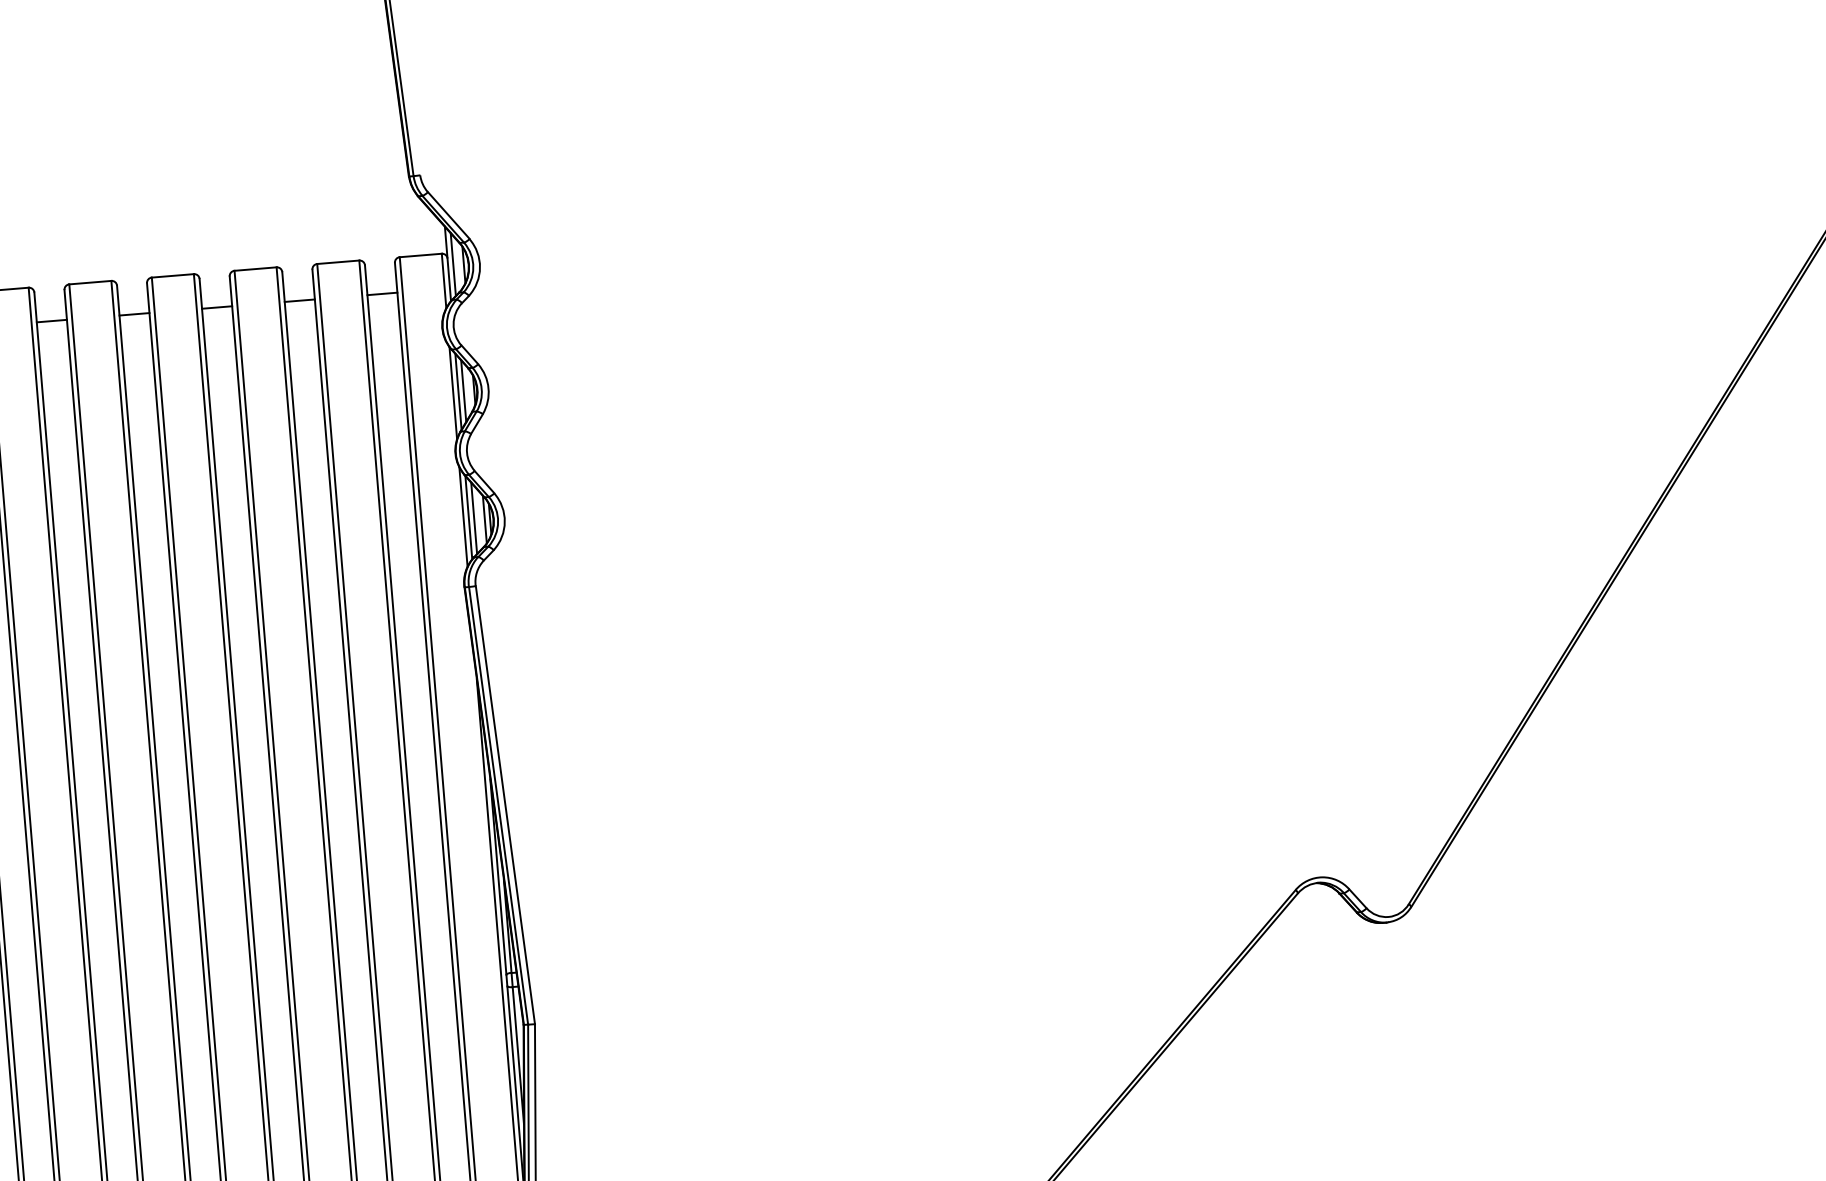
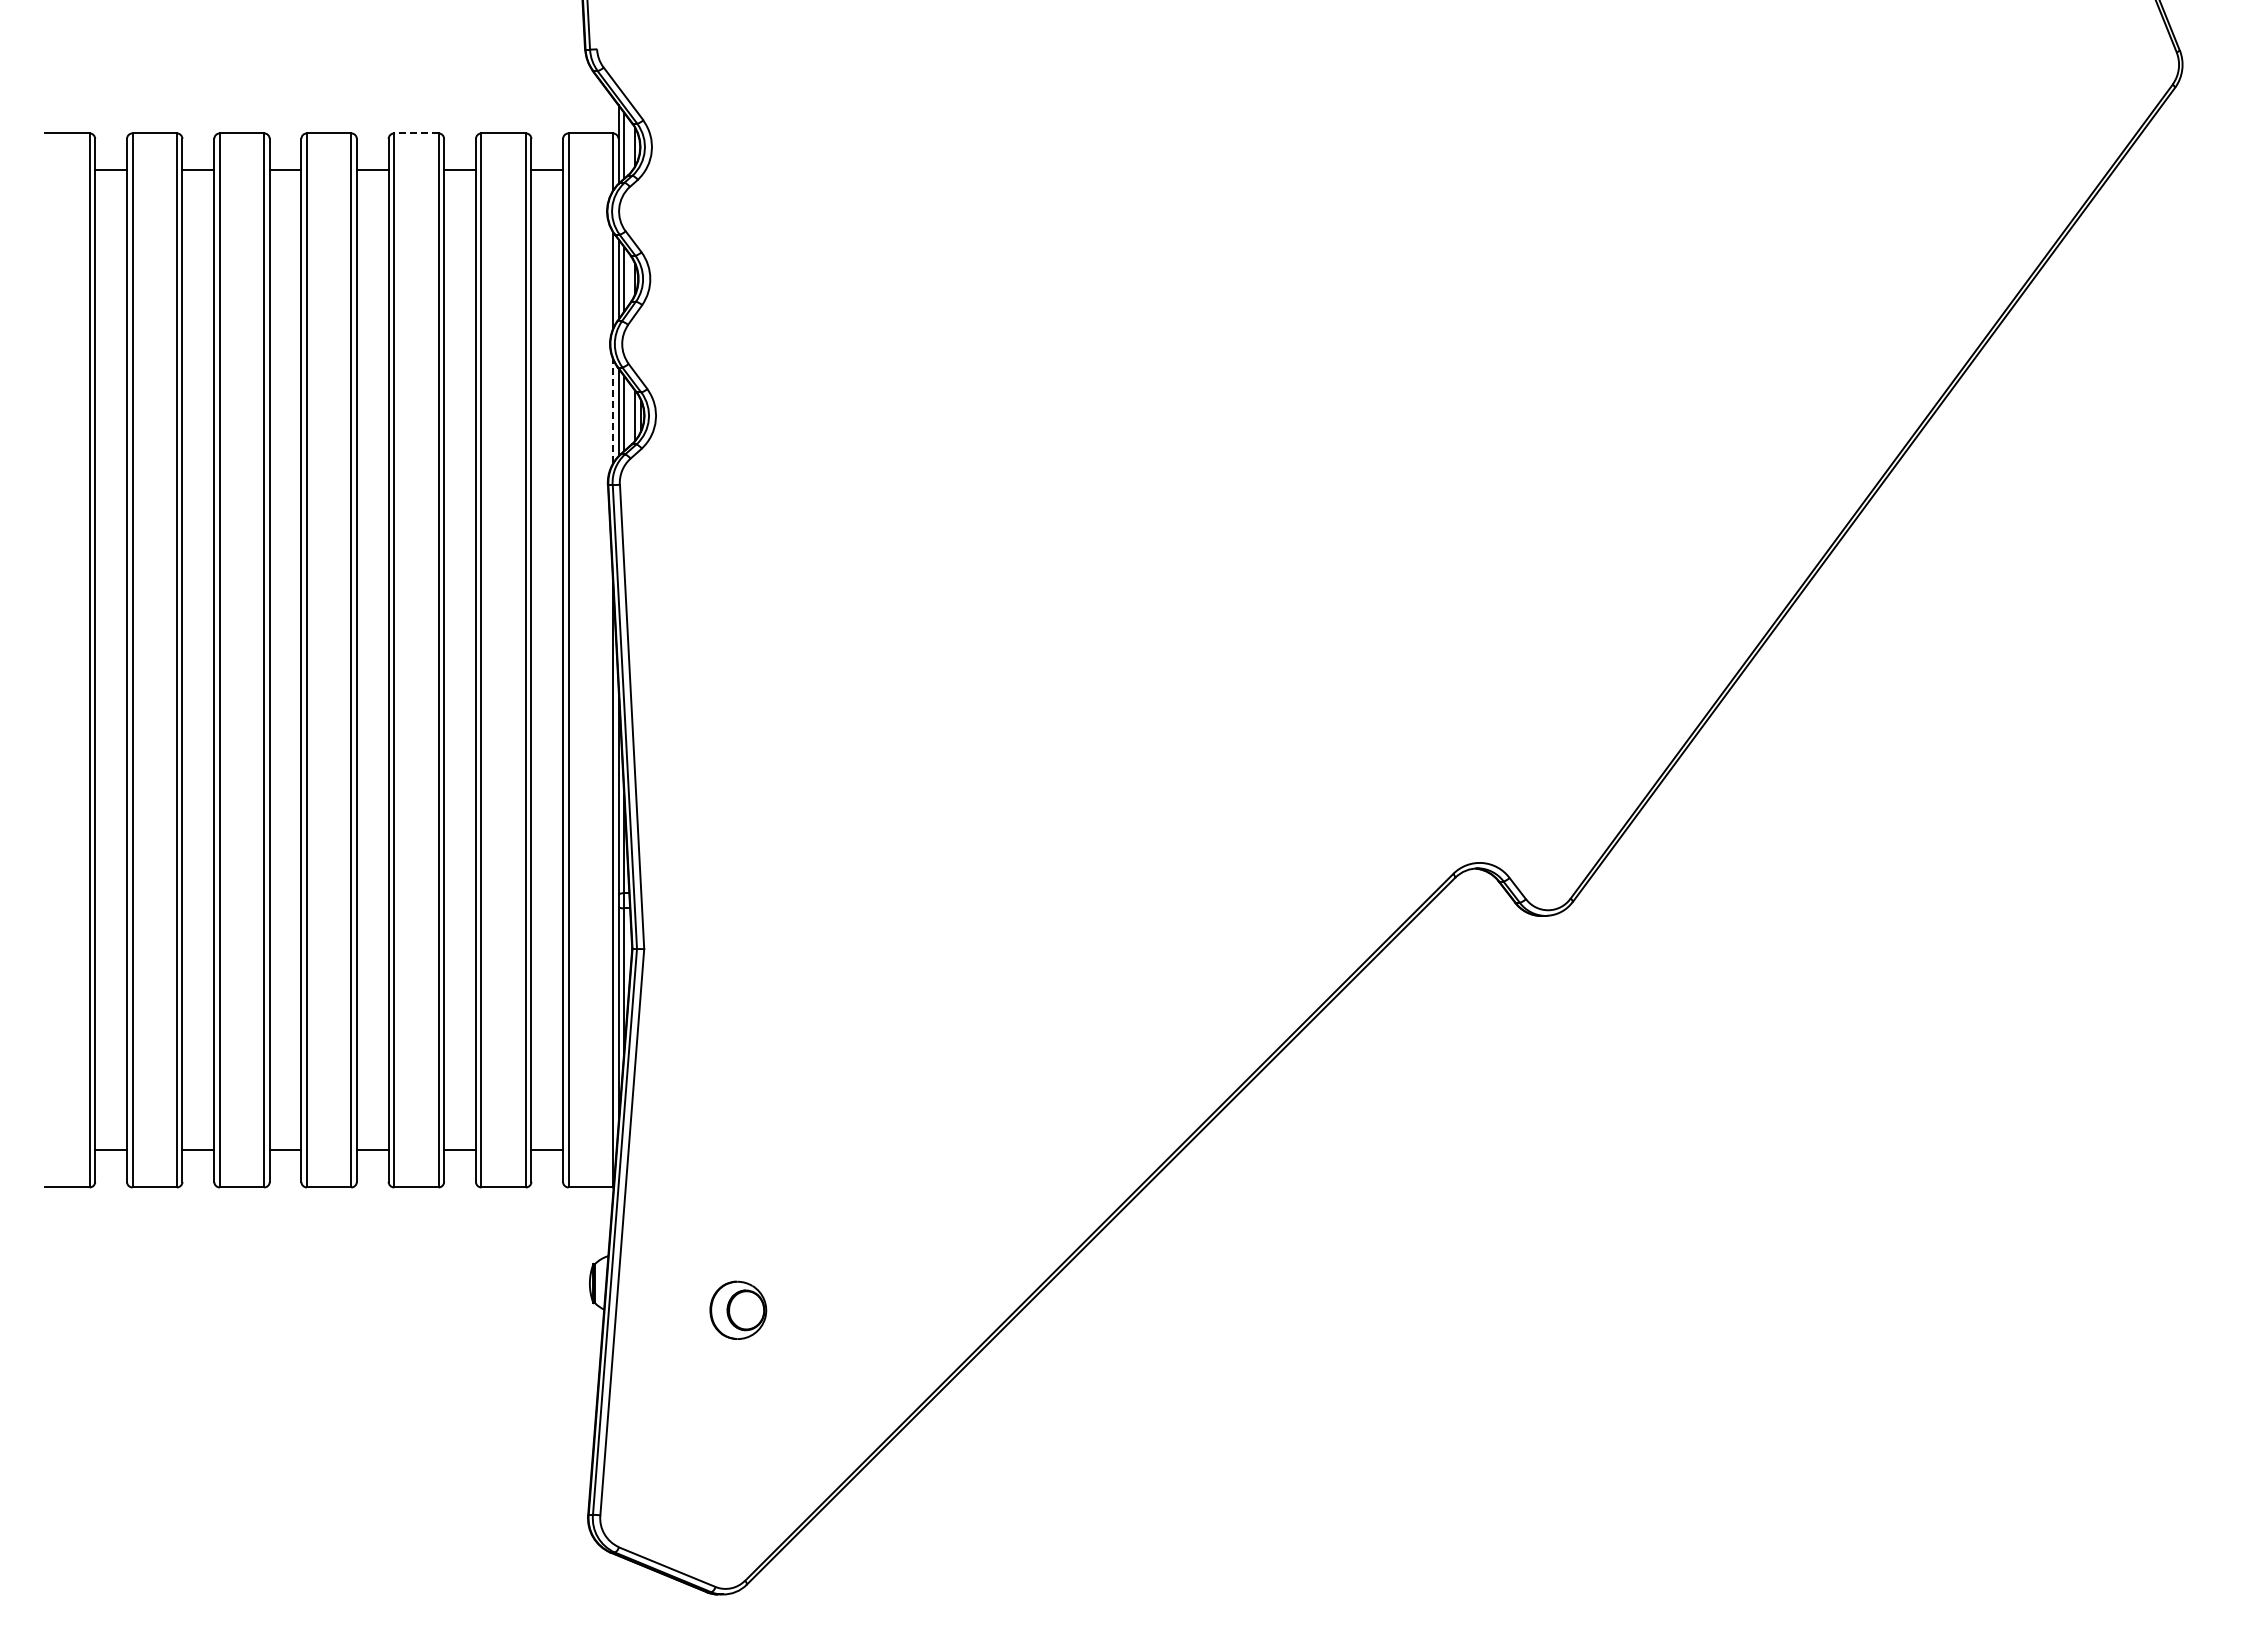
line: (254, 269) -> (415, 133), solid -> dashed
line: (462, 516) -> (612, 410), solid -> dashed

